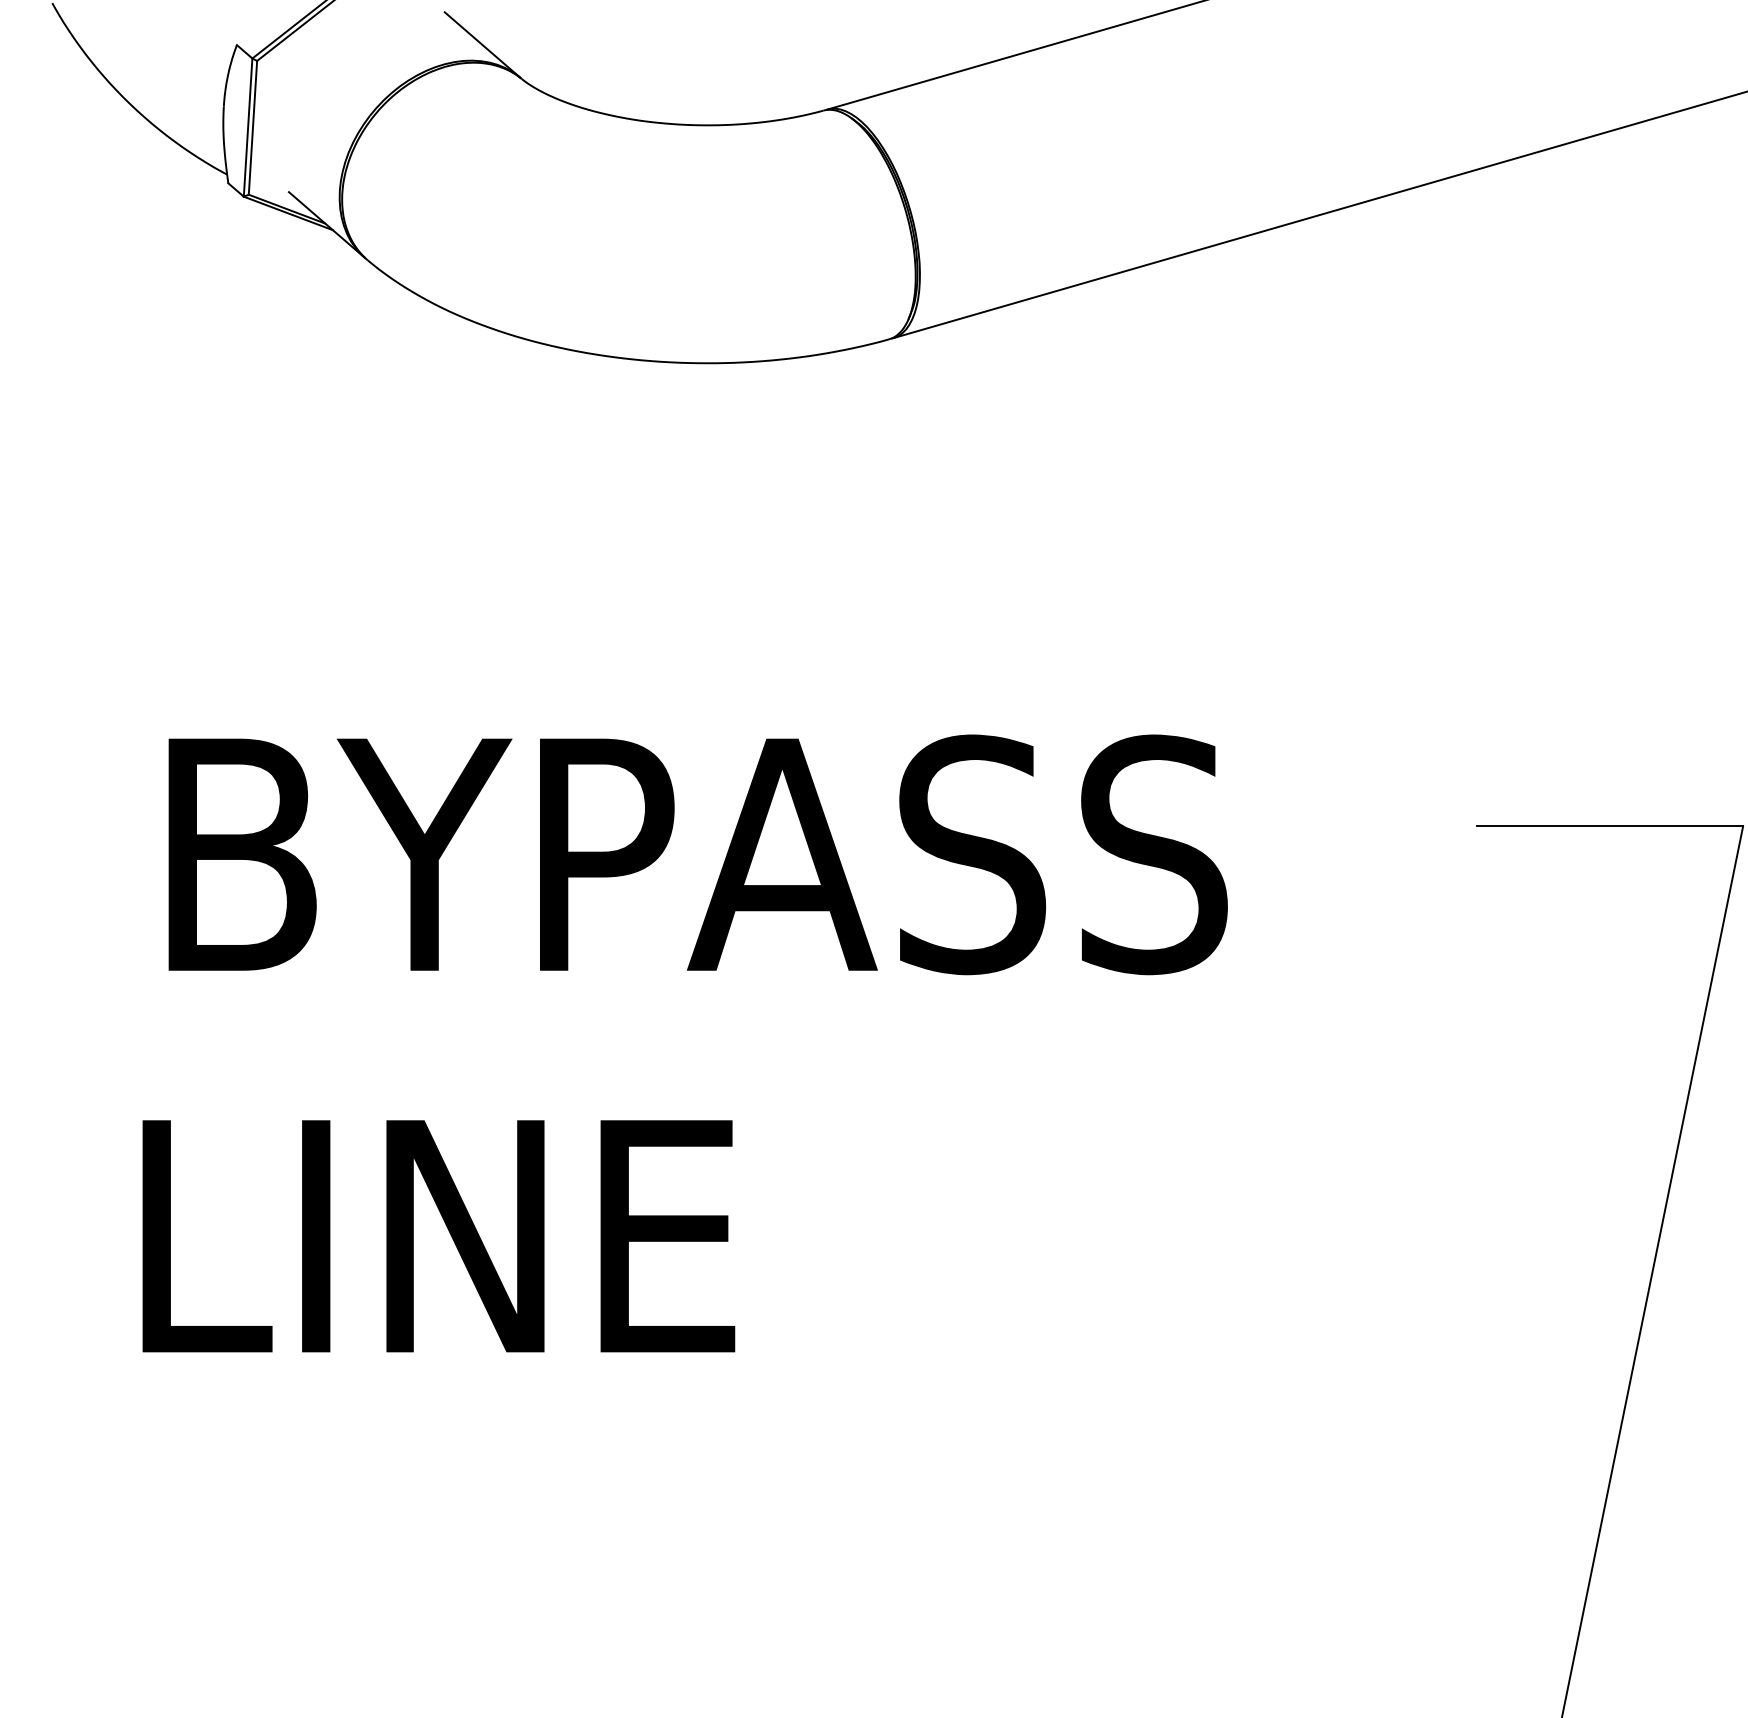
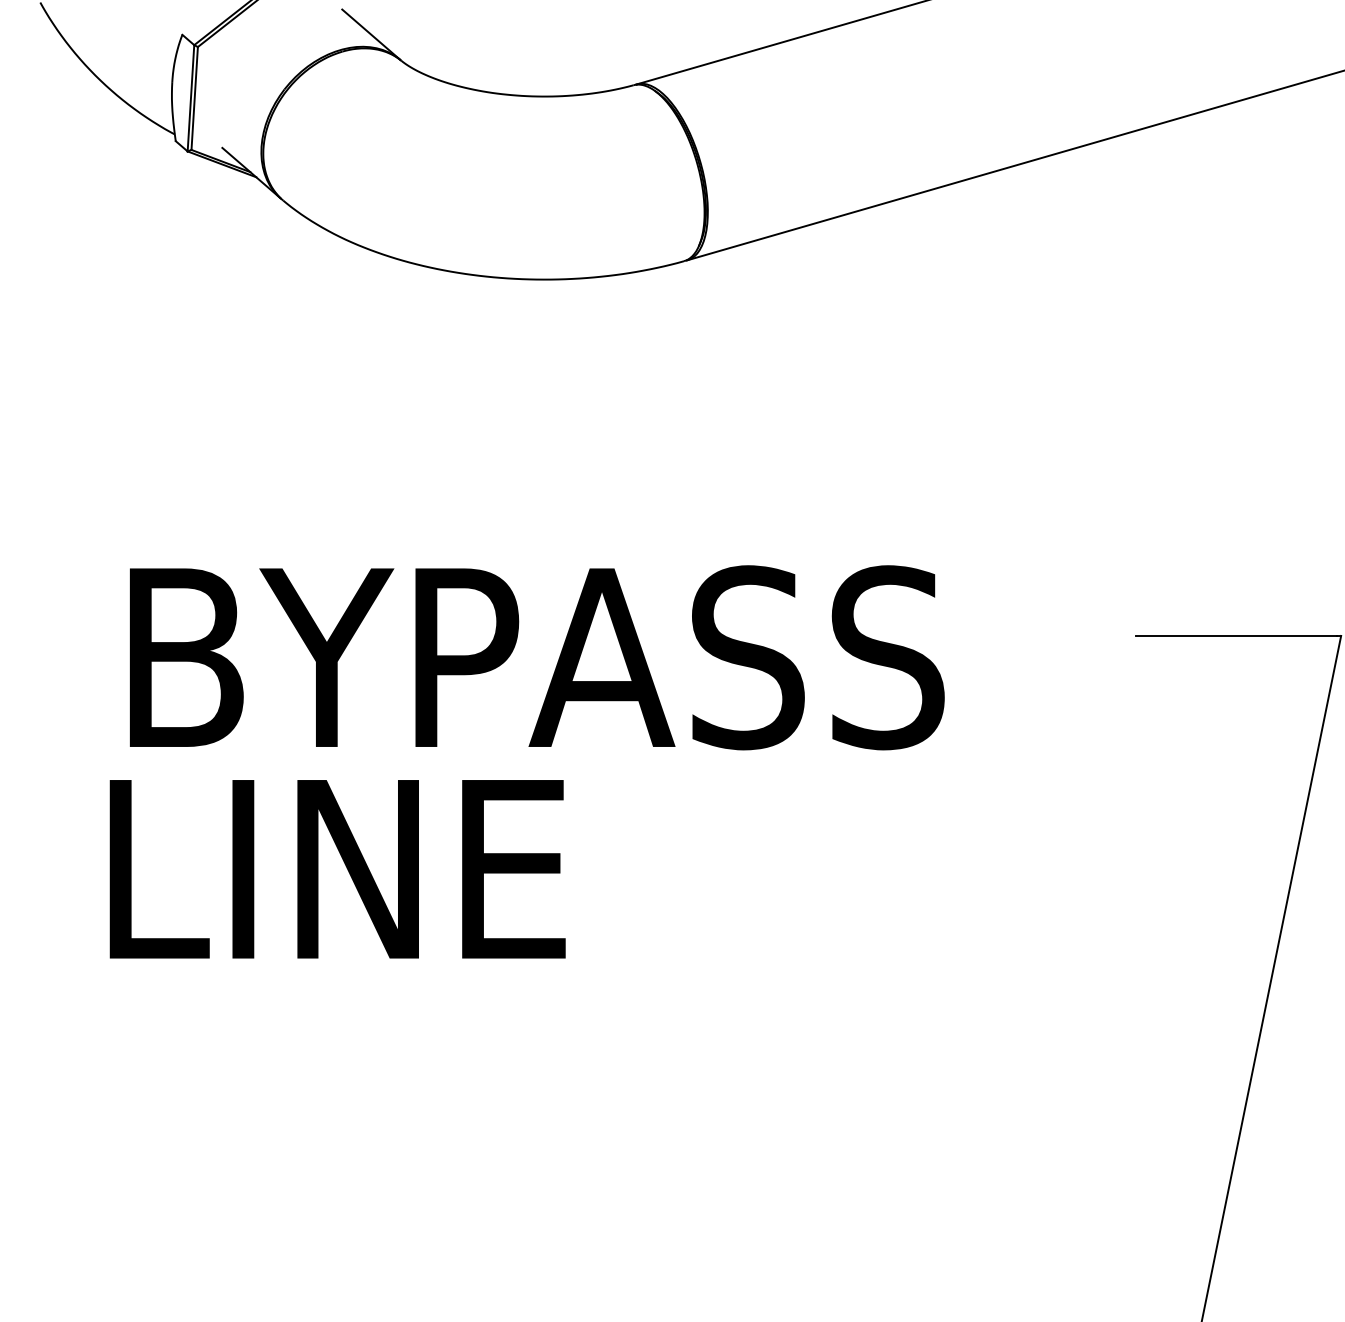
text: (438, 1236) -> (337, 869), moved

